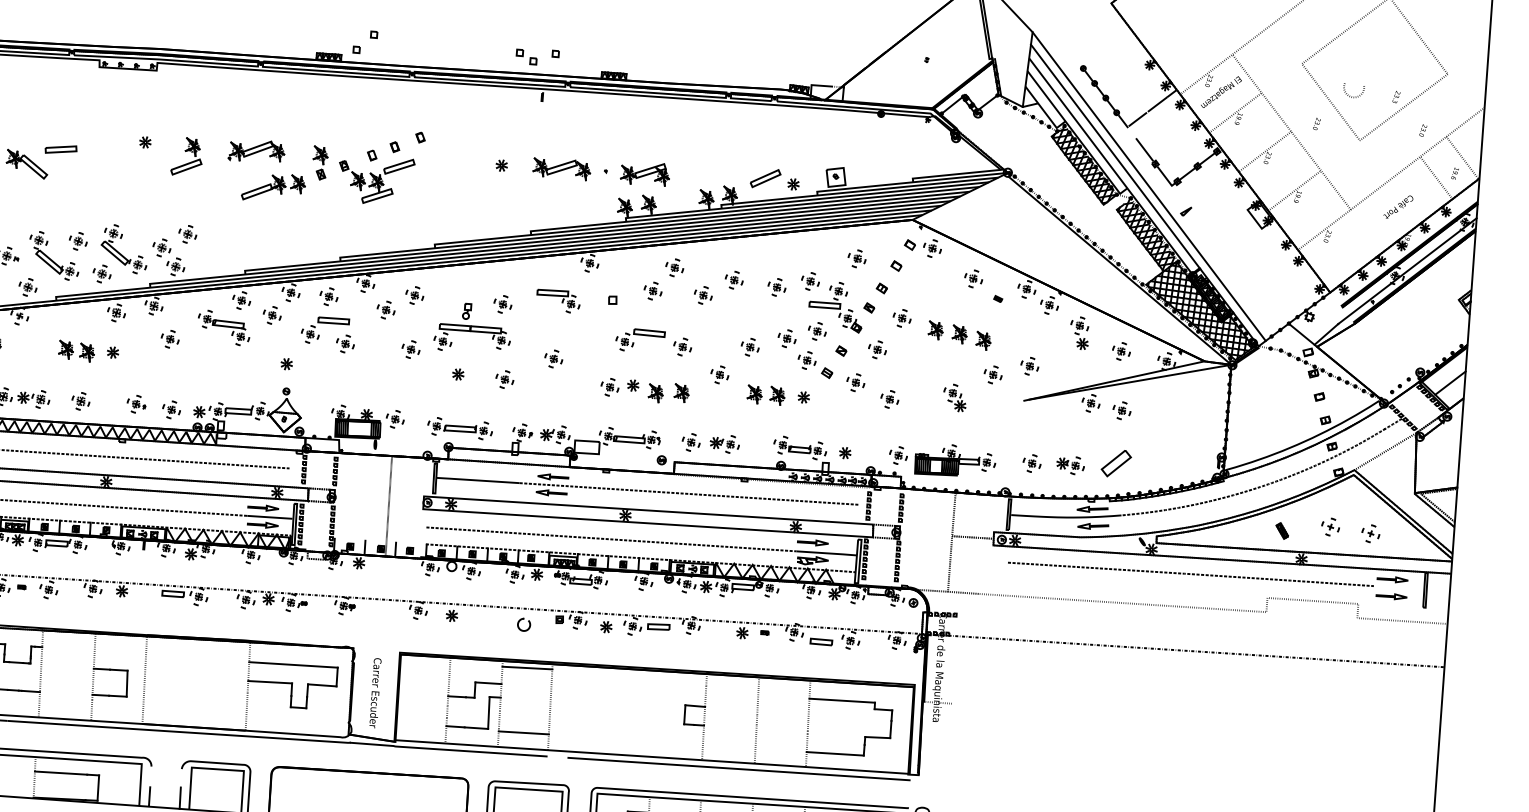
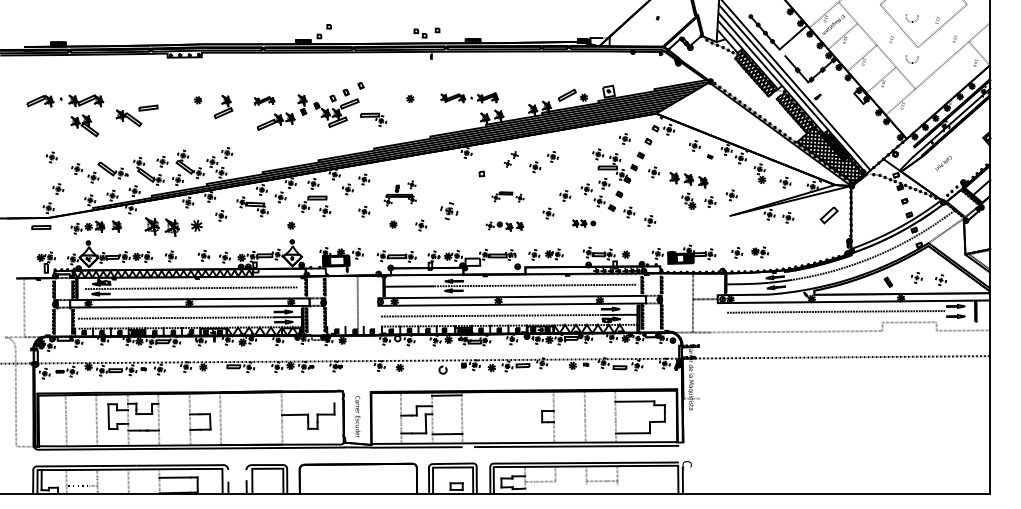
part: (256, 150) -> (264, 100), size x0.6
curve: (1344, 162) -> (909, 61), added
part: (601, 170) -> (469, 97), size x0.7
line: (1435, 177) -> (964, 66), removed
text: (1398, 207) -> (943, 163), moved
part: (664, 279) -> (511, 159), size x0.6
part: (776, 287) -> (578, 159), removed
part: (558, 300) -> (373, 119), moved
part: (473, 323) -> (400, 193), size x0.7
part: (653, 341) -> (507, 196), size x0.7
part: (876, 350) -> (640, 192), removed
part: (87, 351) -> (172, 226), size x1.6
part: (553, 359) -> (449, 211), size x1.6
part: (644, 391) -> (504, 226), size x0.7
part: (779, 395) -> (584, 223), size x0.6
part: (954, 396) -> (688, 200), moved
part: (1115, 463) -> (828, 215), moved
line: (292, 664) -> (307, 403), removed

